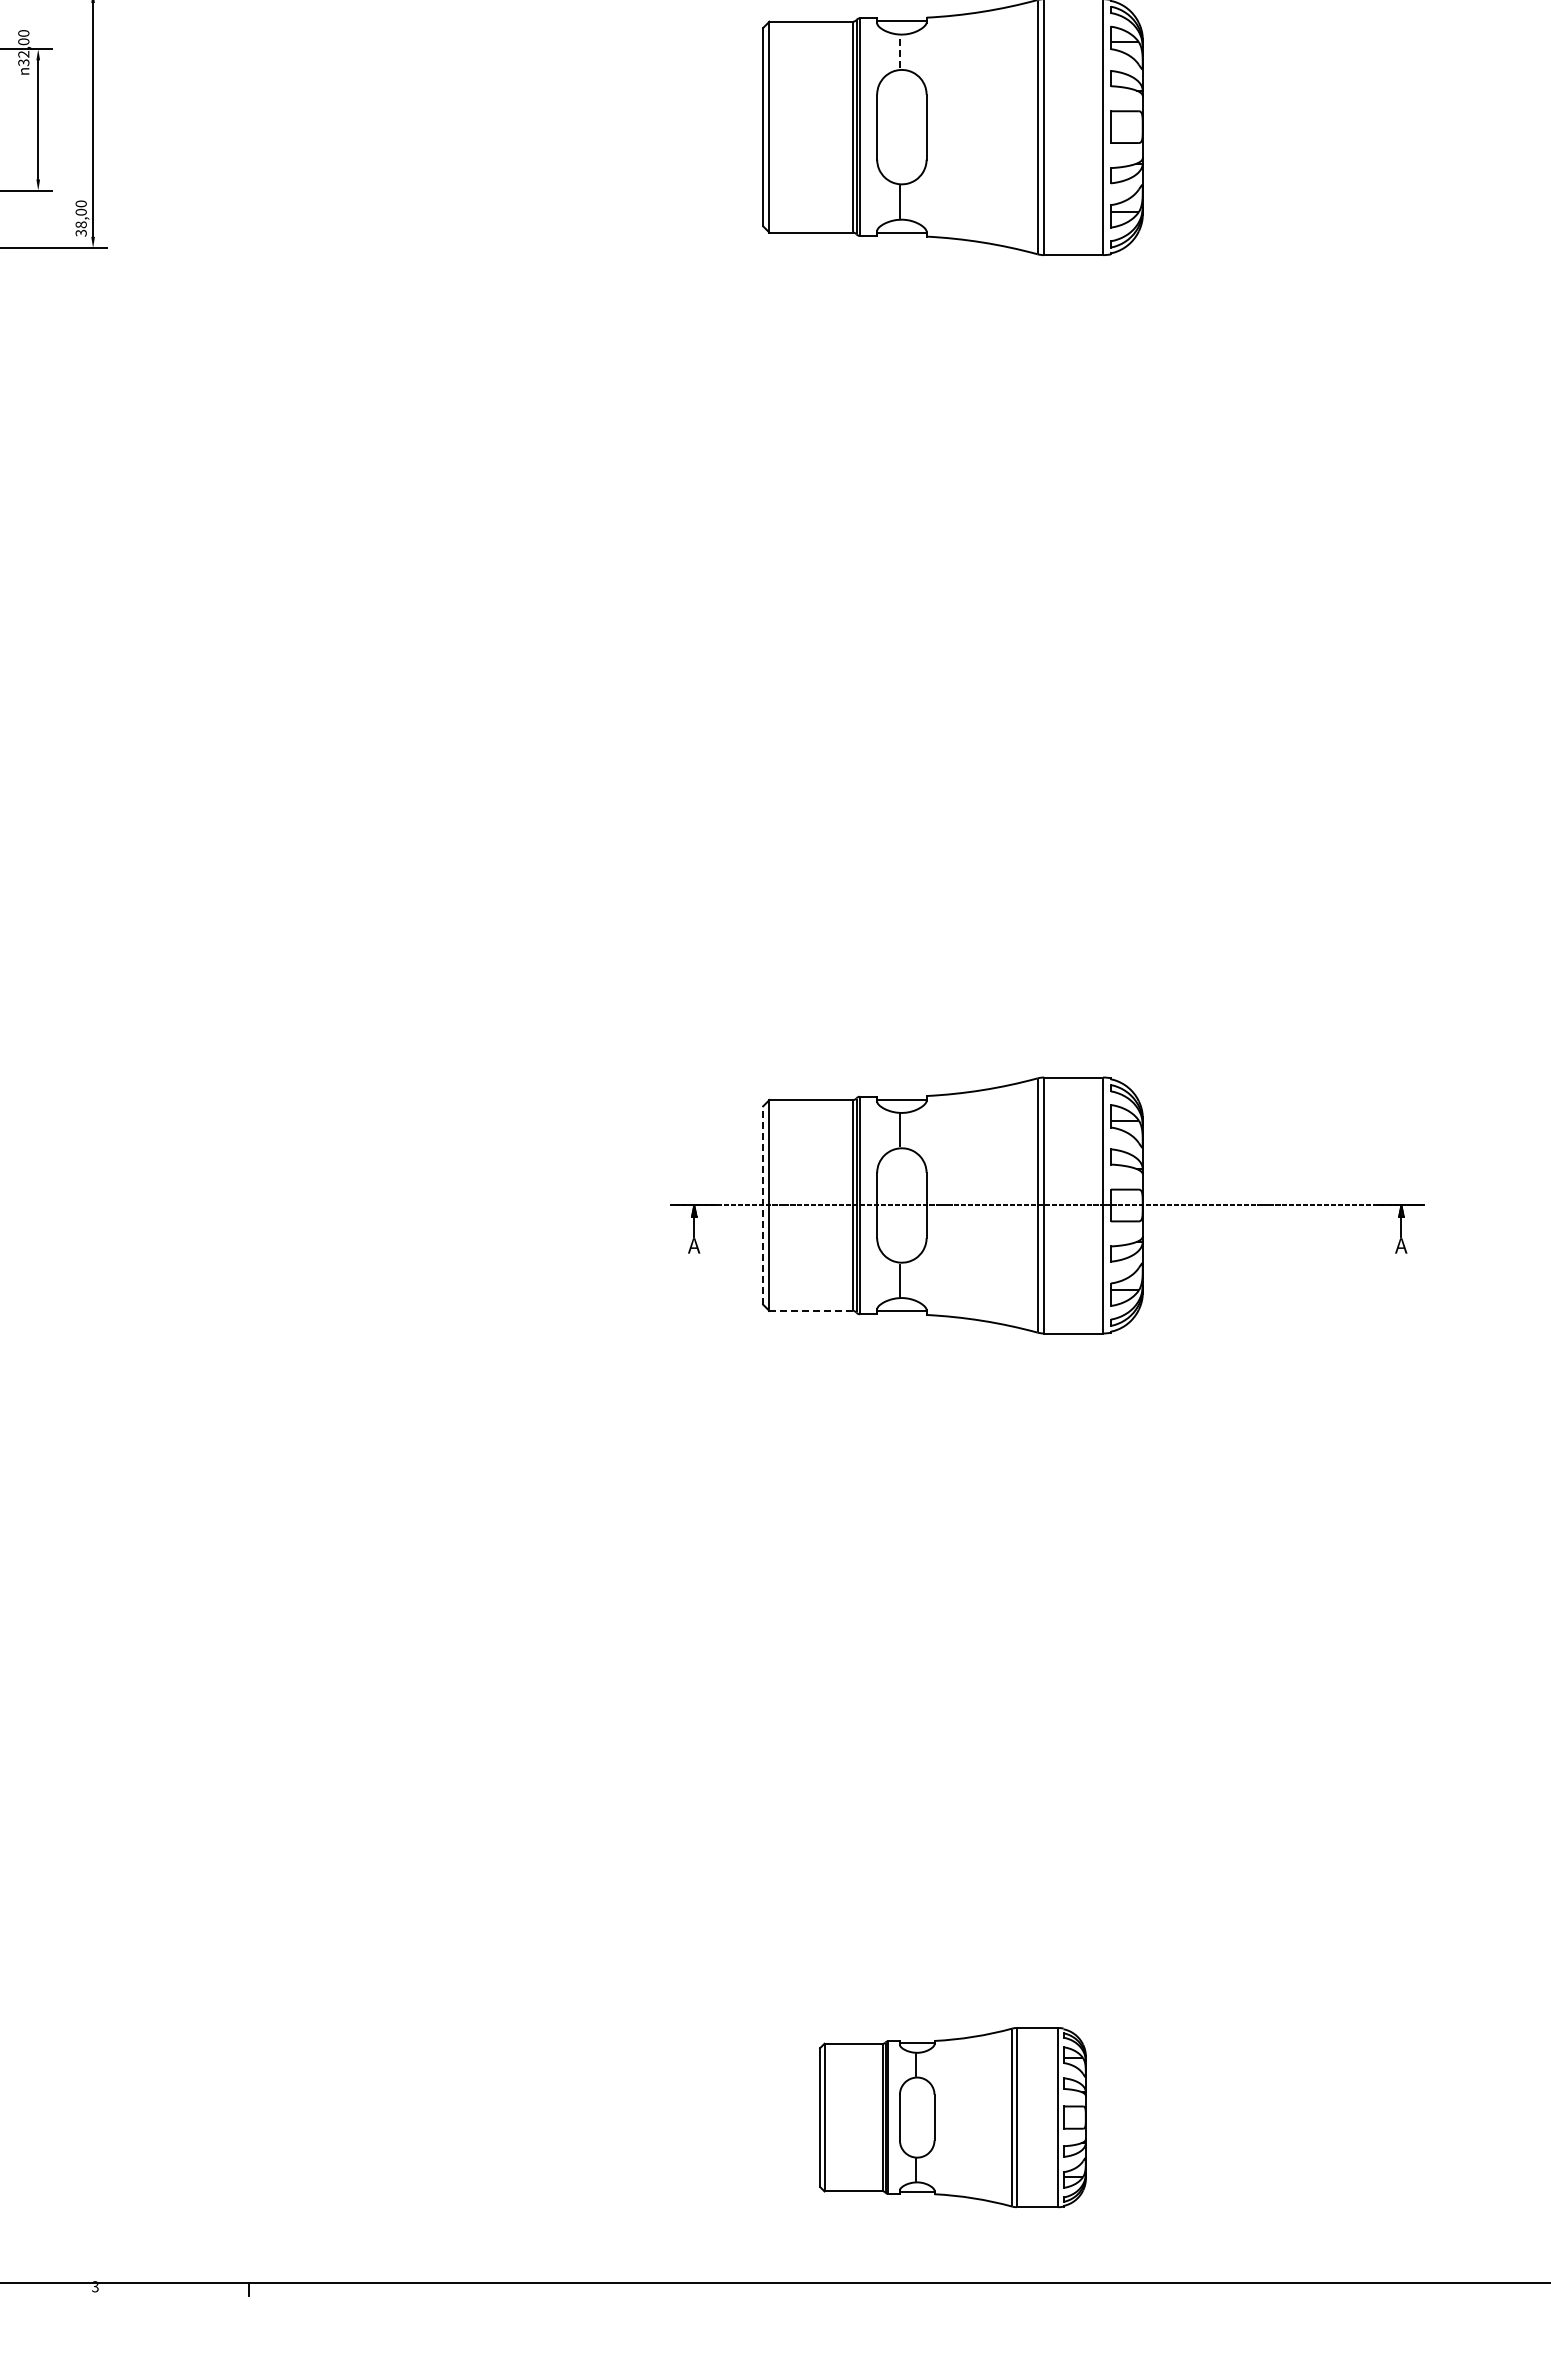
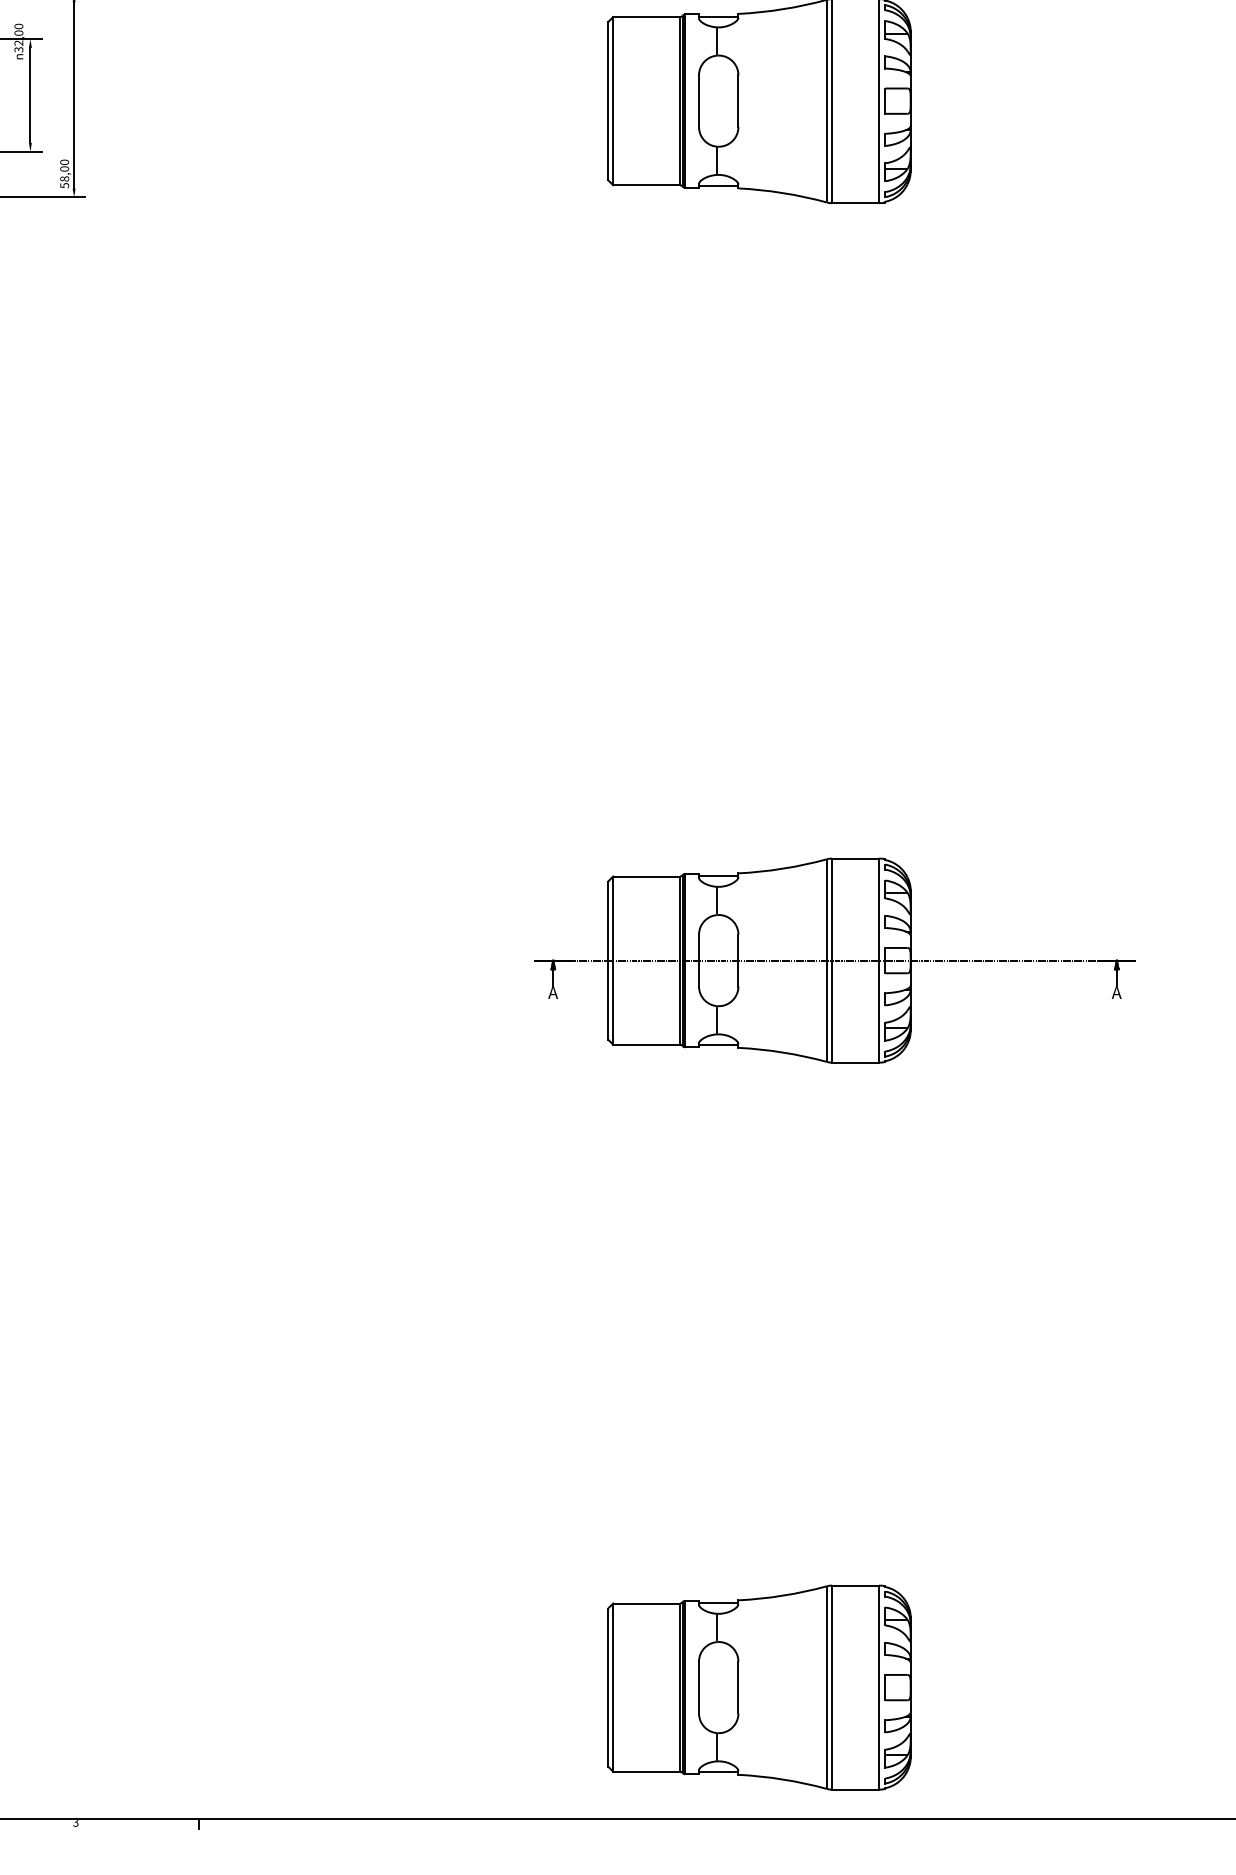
line: (899, 51) -> (716, 40), dashed -> solid
text: (80, 232) -> (64, 185), 38,00 -> 58,00
line: (763, 1205) -> (608, 960), dashed -> solid
line: (811, 1311) -> (646, 1045), dashed -> solid
part: (952, 2117) -> (759, 1687), size x1.43

